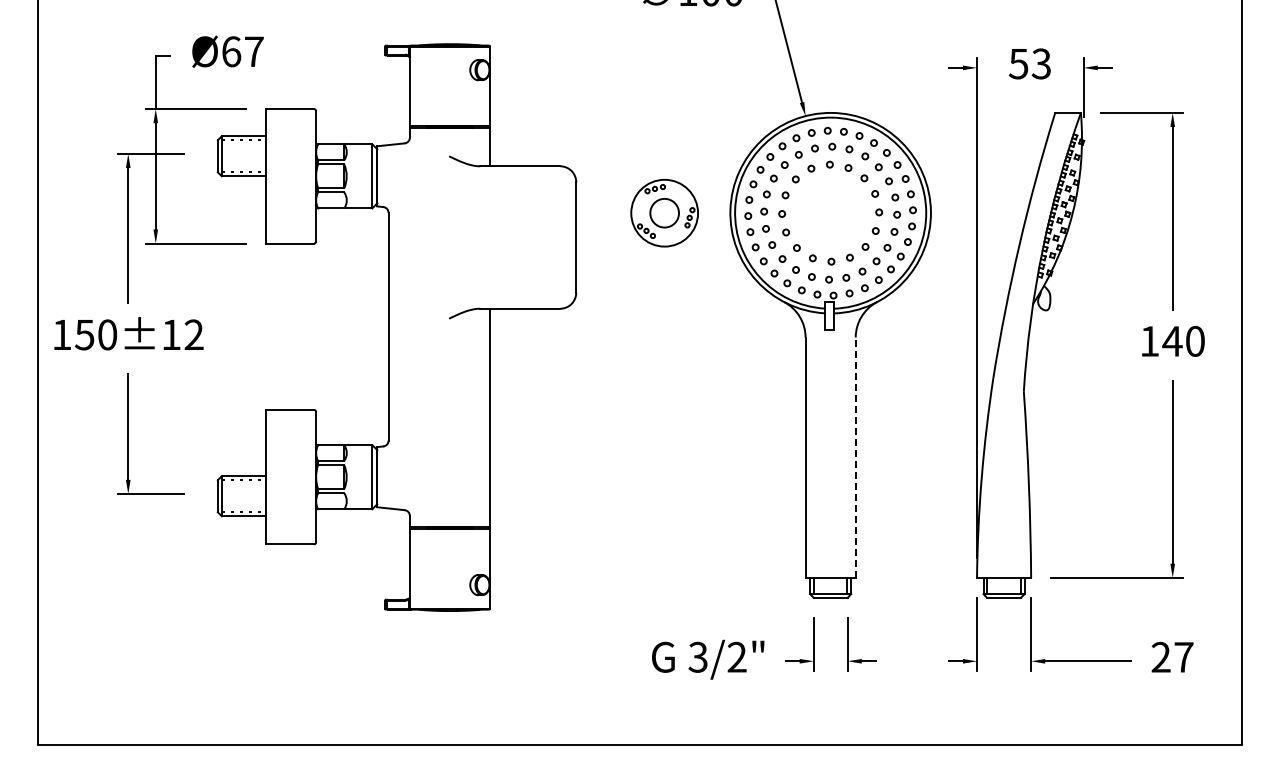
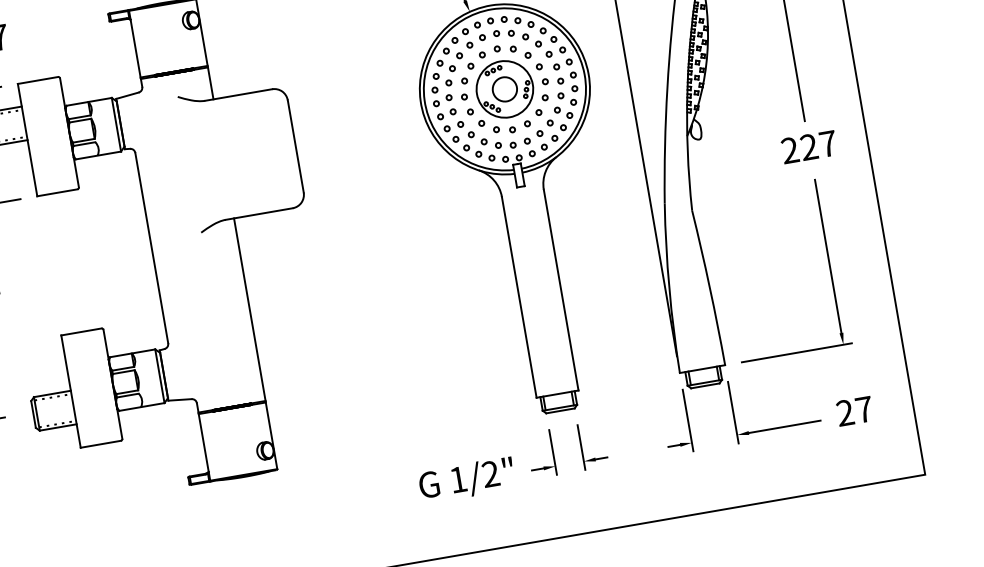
part: (664, 212) -> (504, 88), moved
text: (1172, 340) -> (809, 146), 140 -> 227
line: (855, 457) -> (560, 290), dashed -> solid
text: (697, 656) -> (457, 479), 3/2" -> 1/2"

